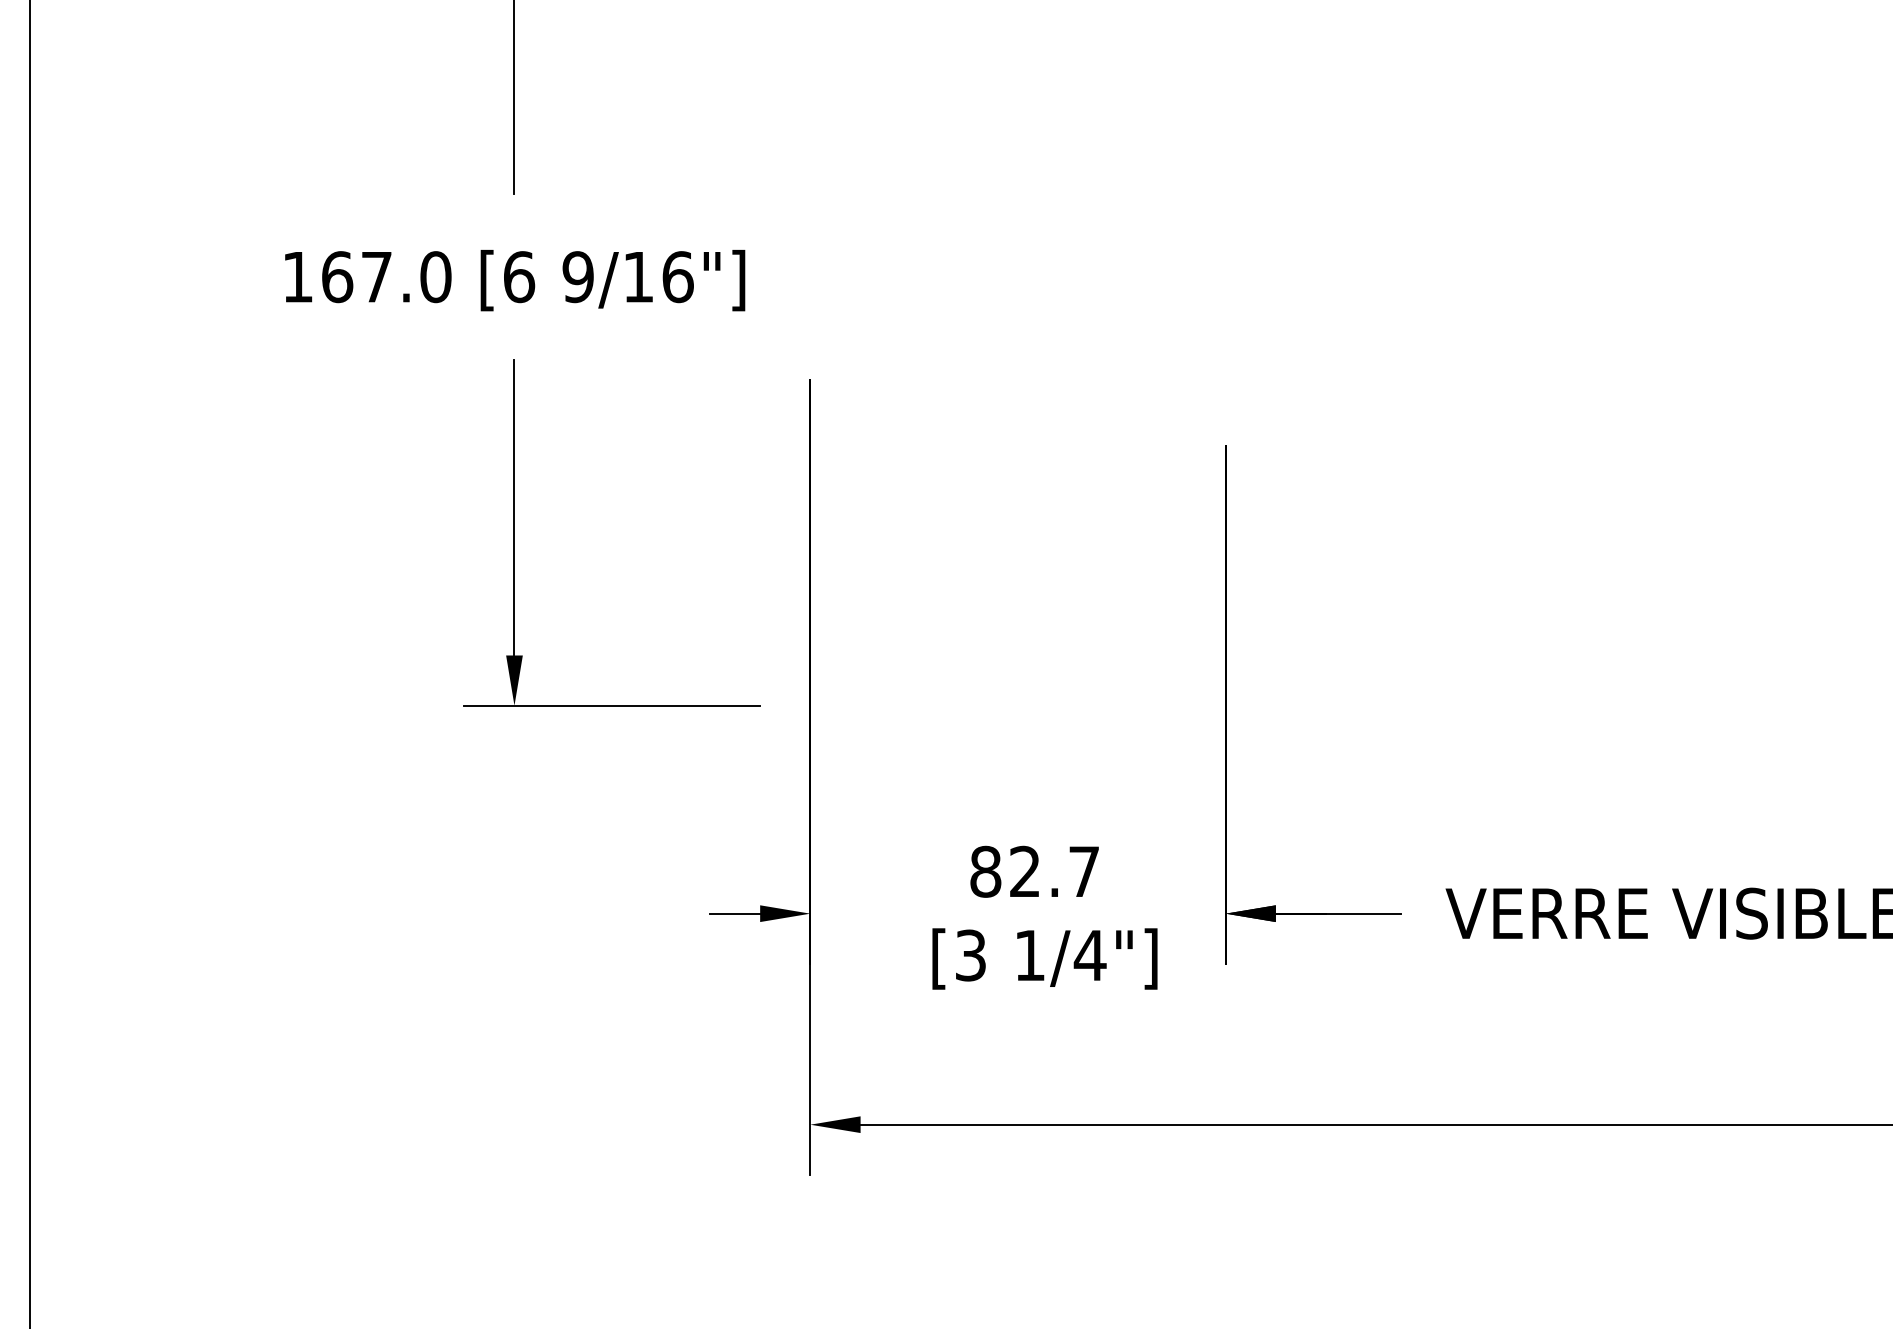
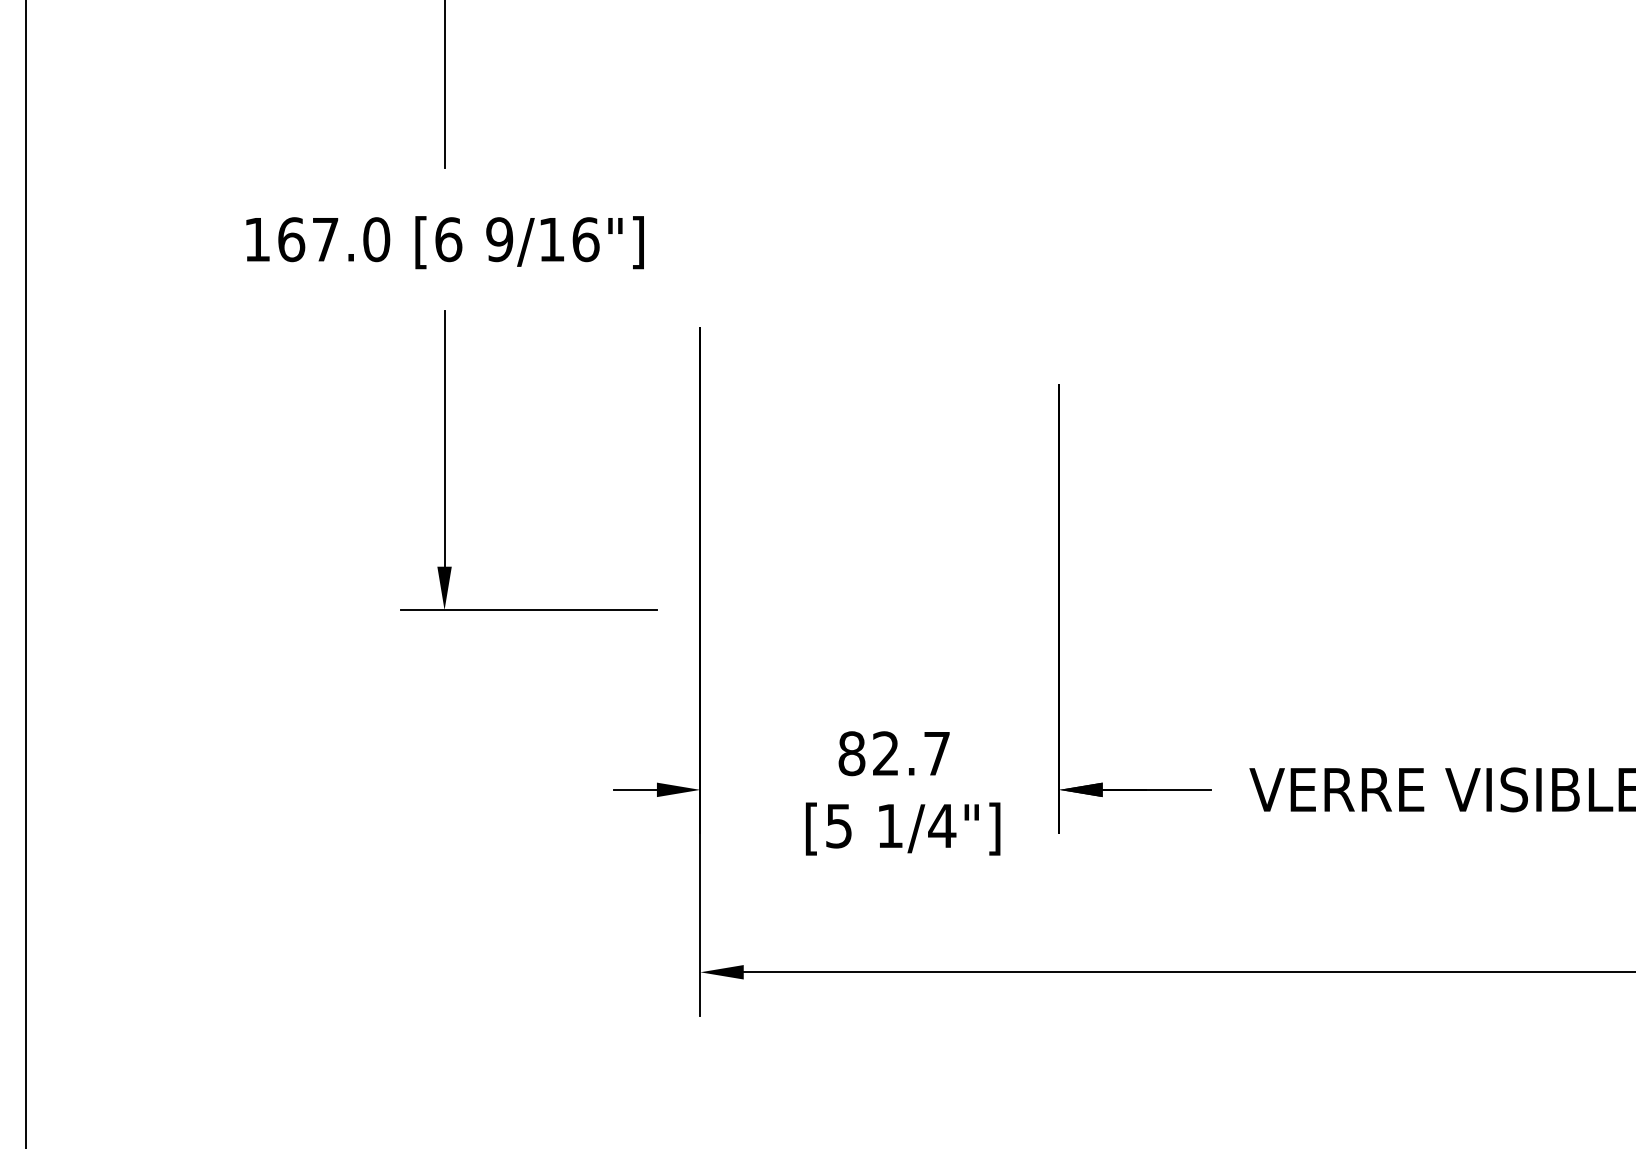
text: (970, 954) -> (838, 825), [3 -> [5

